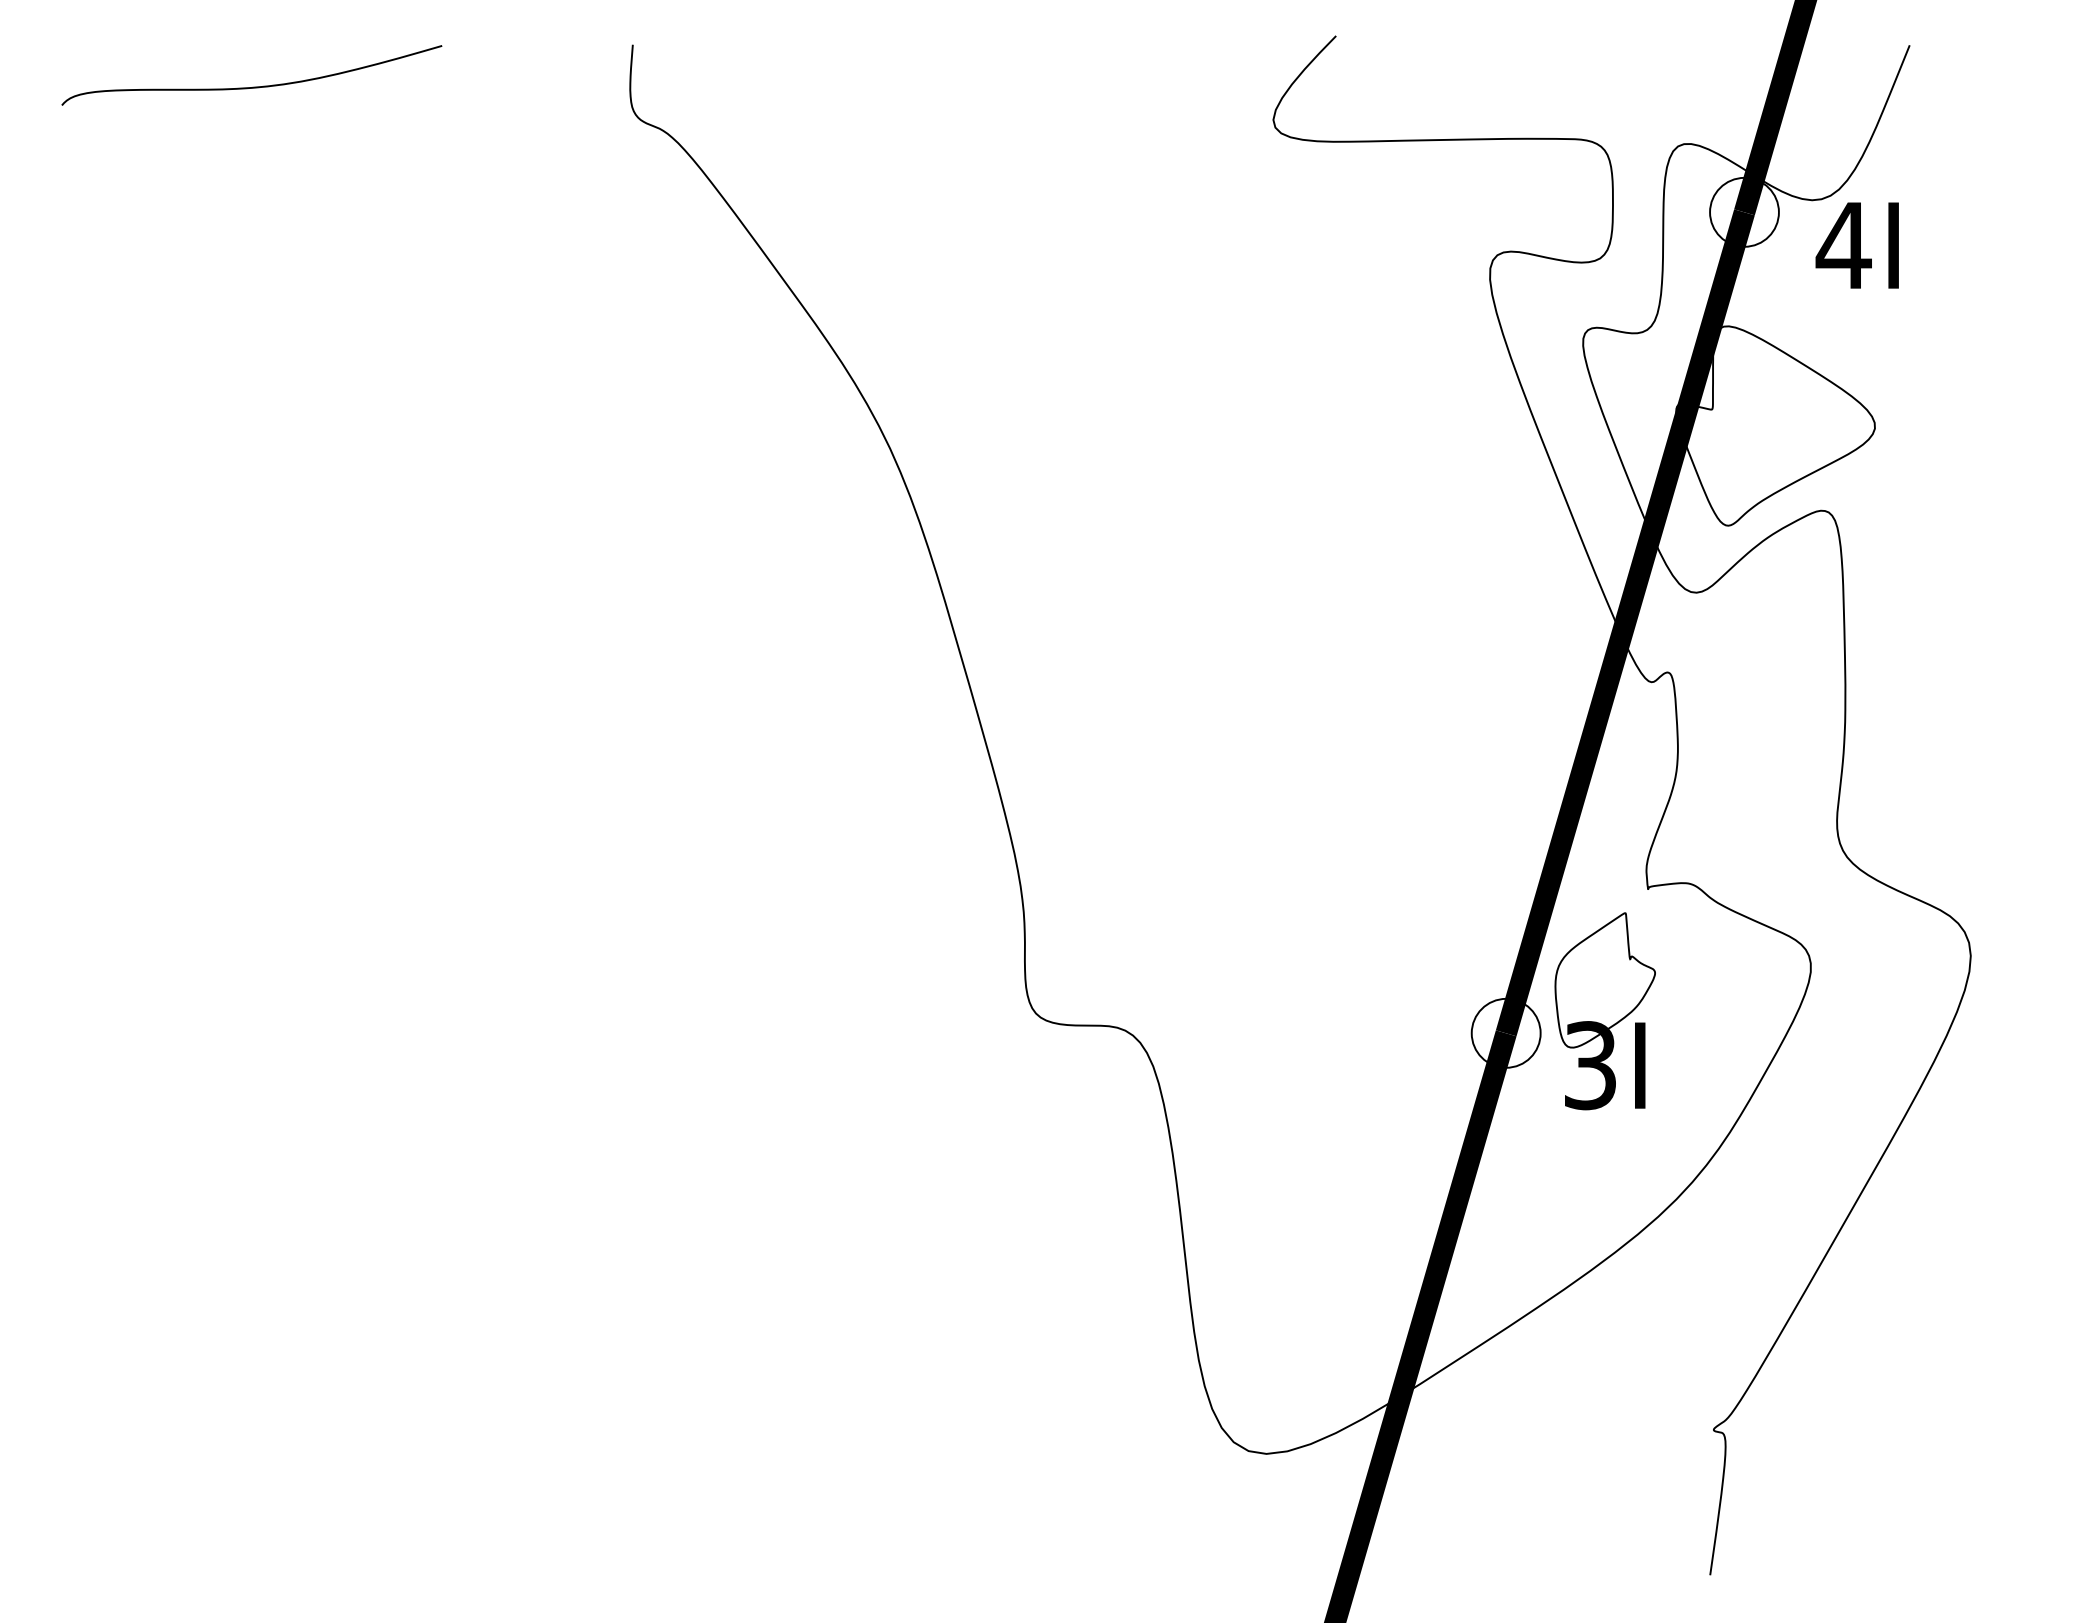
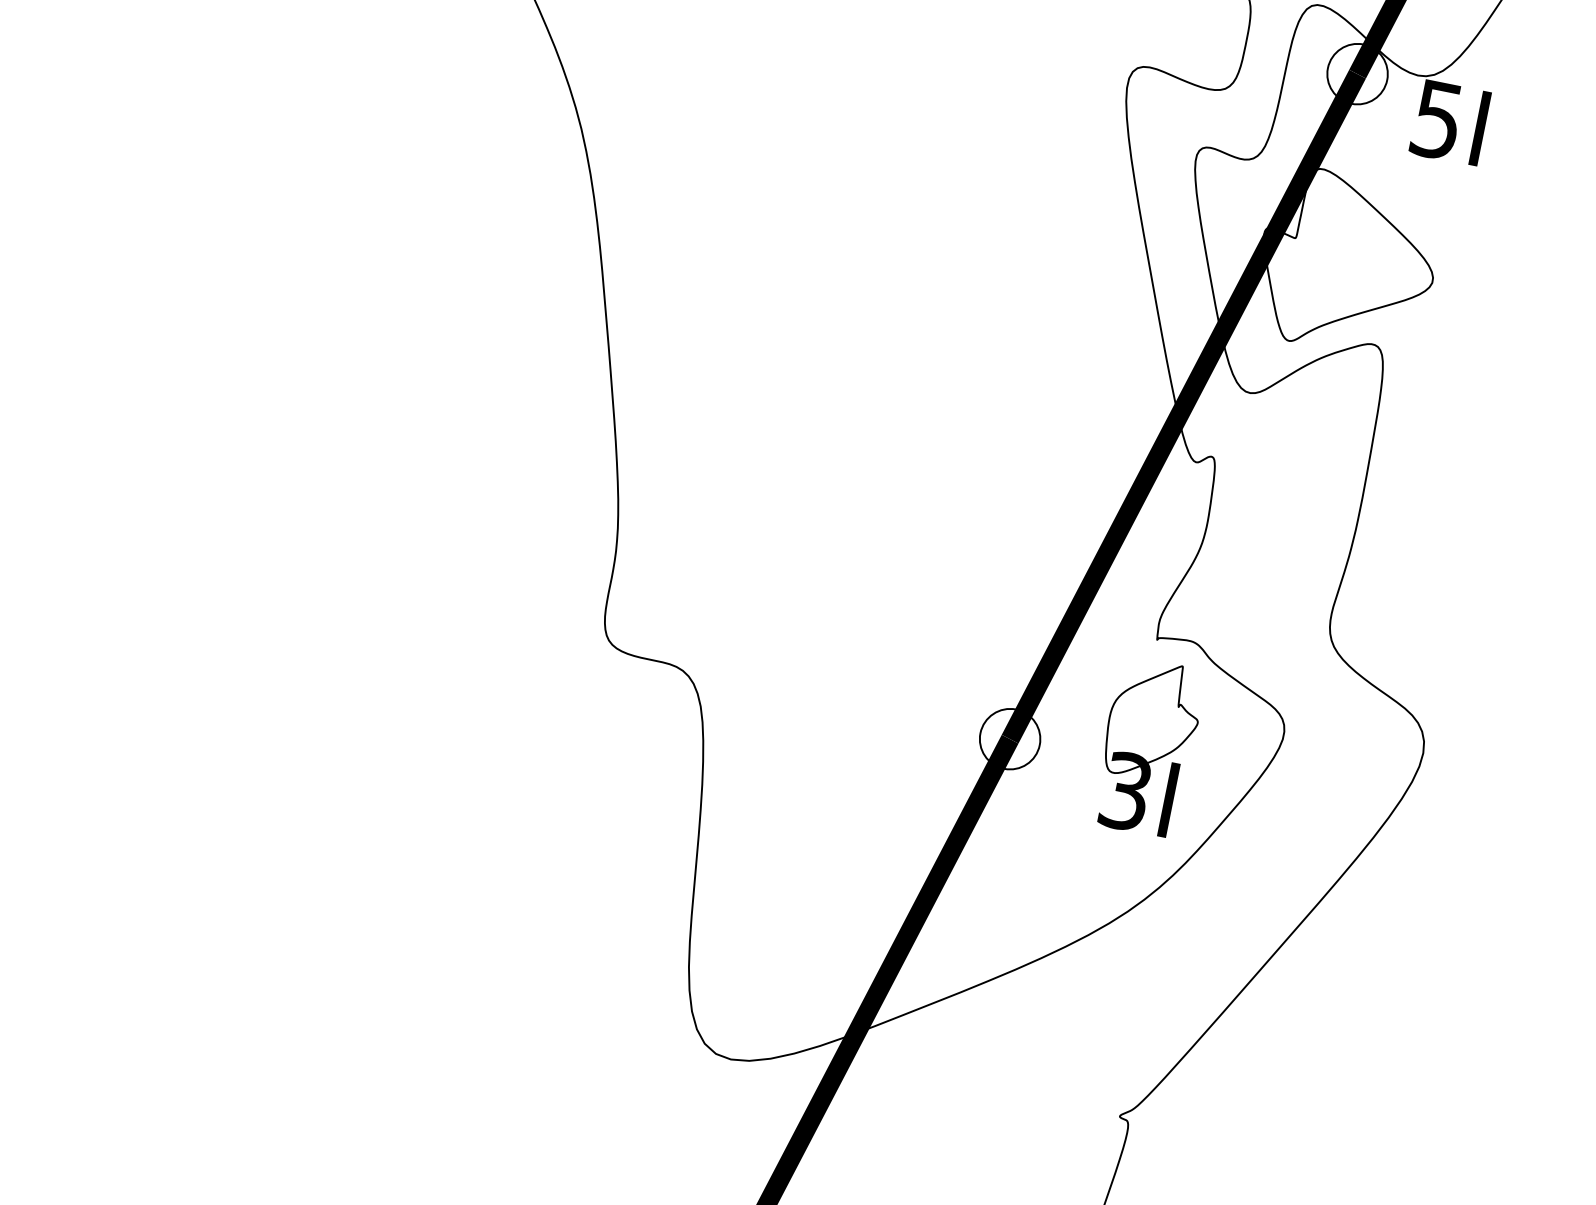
text: (1843, 246) -> (1436, 120), 4I -> 5I
part: (1604, 1011) -> (1147, 747), moved

